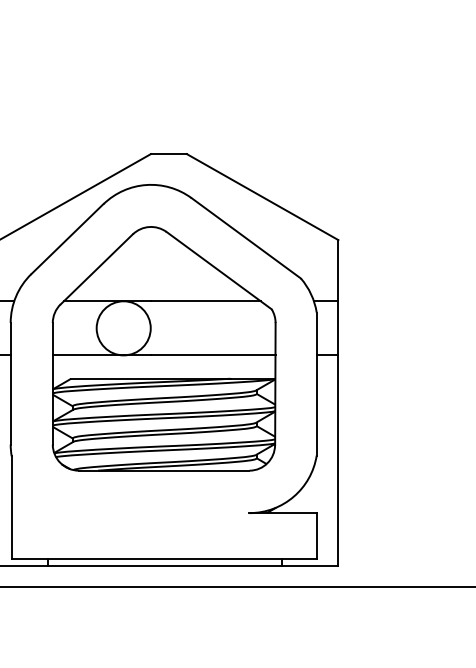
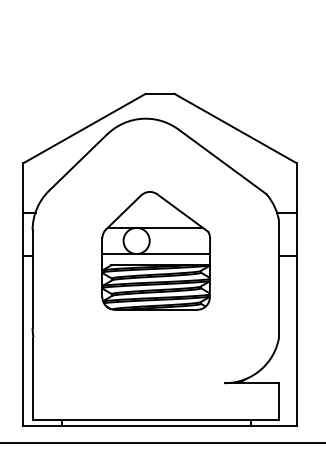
part: (163, 348) -> (155, 250), size x0.6

